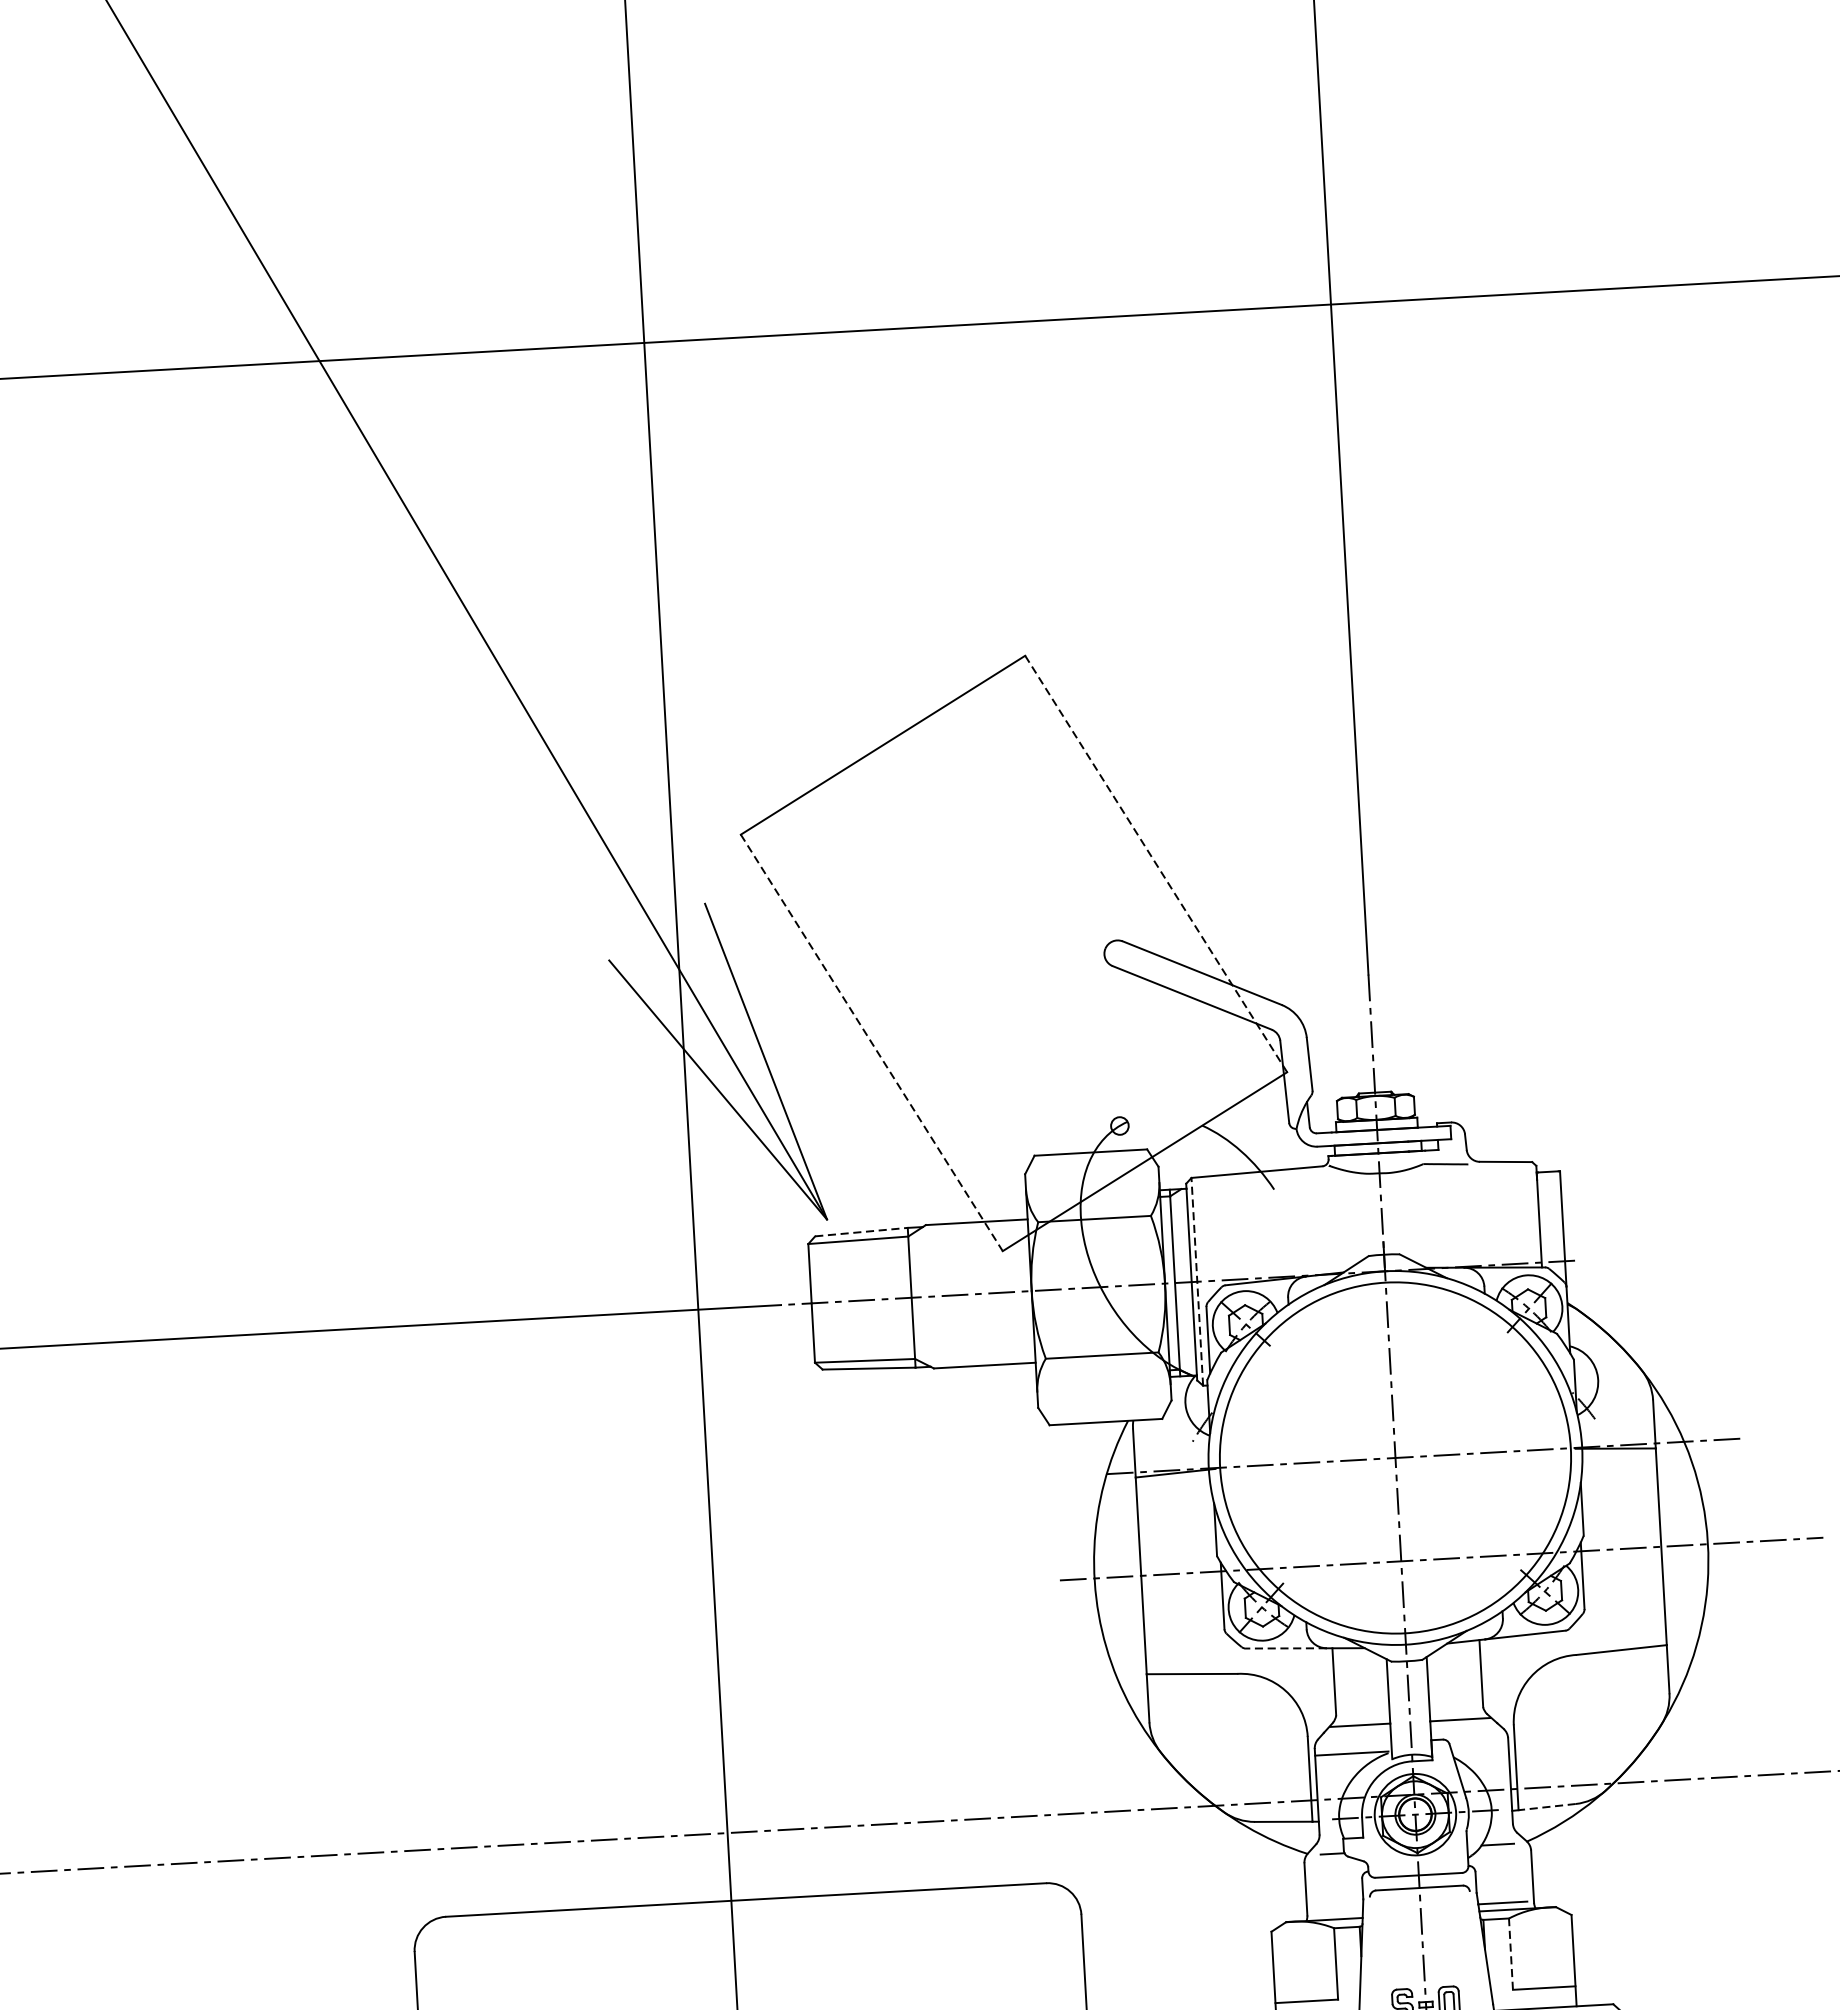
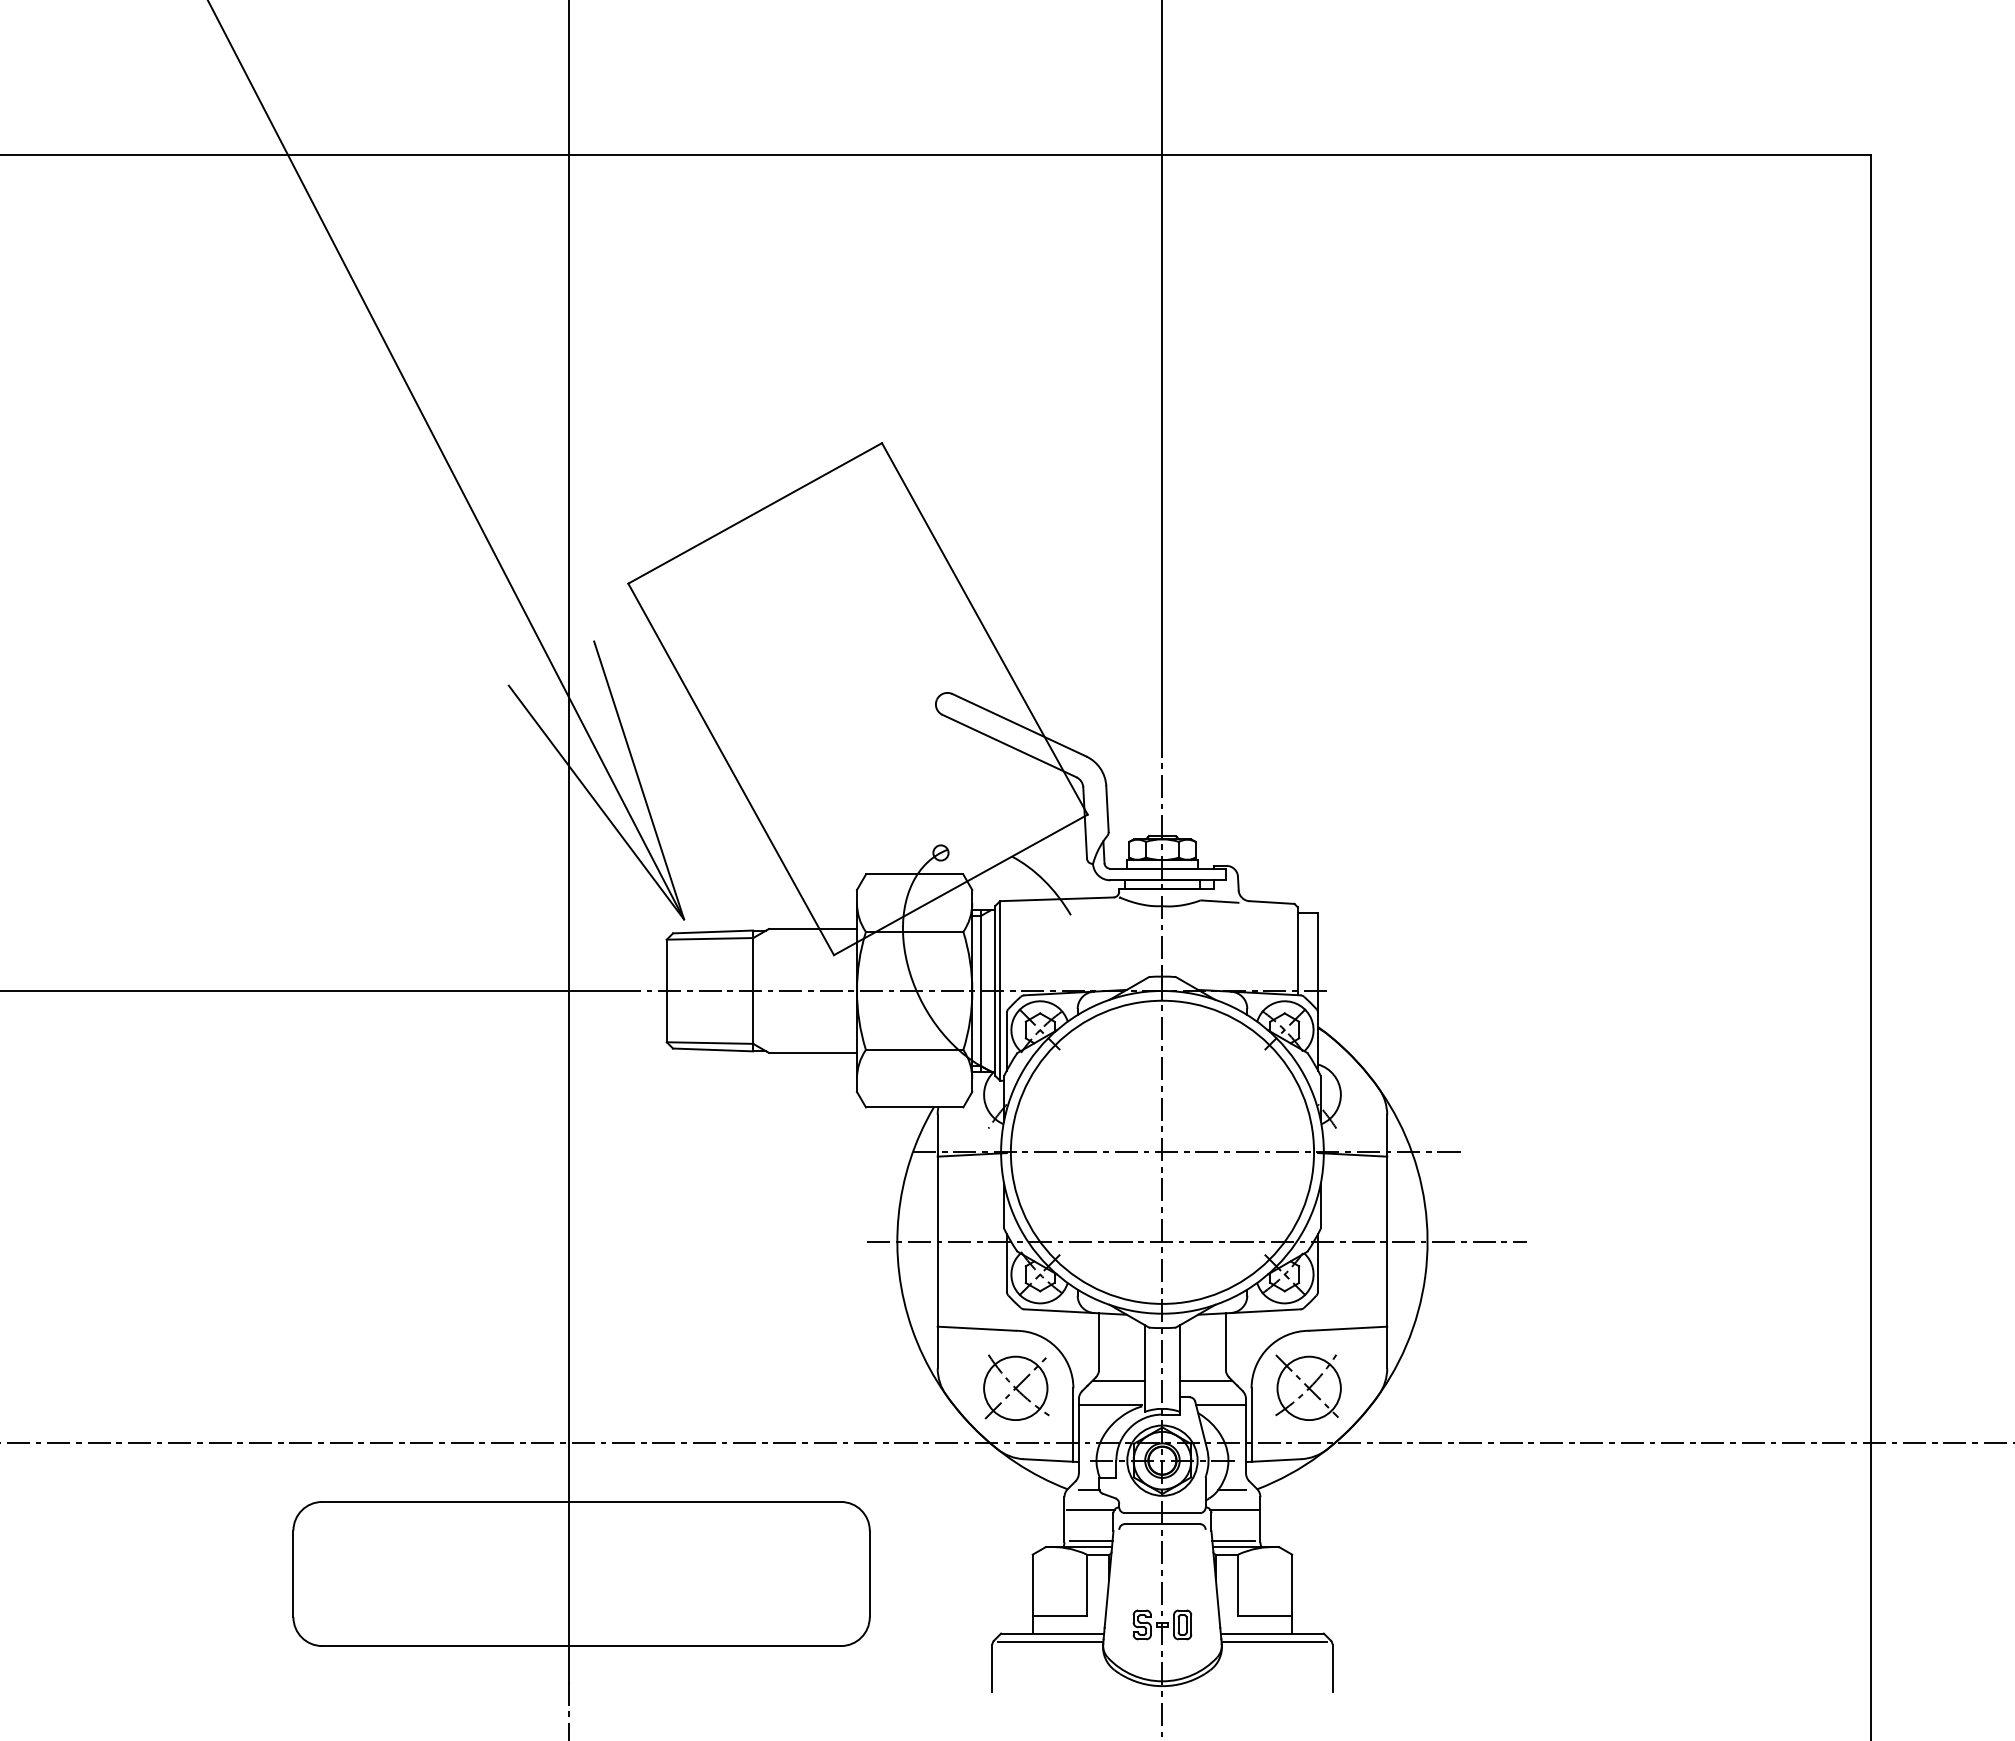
line: (1156, 864) -> (985, 629), dashed -> solid
line: (872, 1042) -> (731, 769), dashed -> solid
line: (861, 1231) -> (713, 931), dashed -> solid
line: (1197, 1281) -> (1000, 990), dashed -> solid
line: (1286, 1648) -> (1059, 1311), dashed -> solid
part: (1579, 1720) -> (1308, 1387), added
part: (1241, 1739) -> (1016, 1387), added
line: (1480, 1745) -> (1221, 1404), added
line: (1547, 1807) -> (1276, 1460), dashed -> solid
line: (1500, 1866) -> (1233, 1509), added
line: (1335, 1875) -> (1090, 1509), added
line: (1338, 1911) -> (1091, 1540), added
line: (1511, 1954) -> (1238, 1585), dashed -> solid

